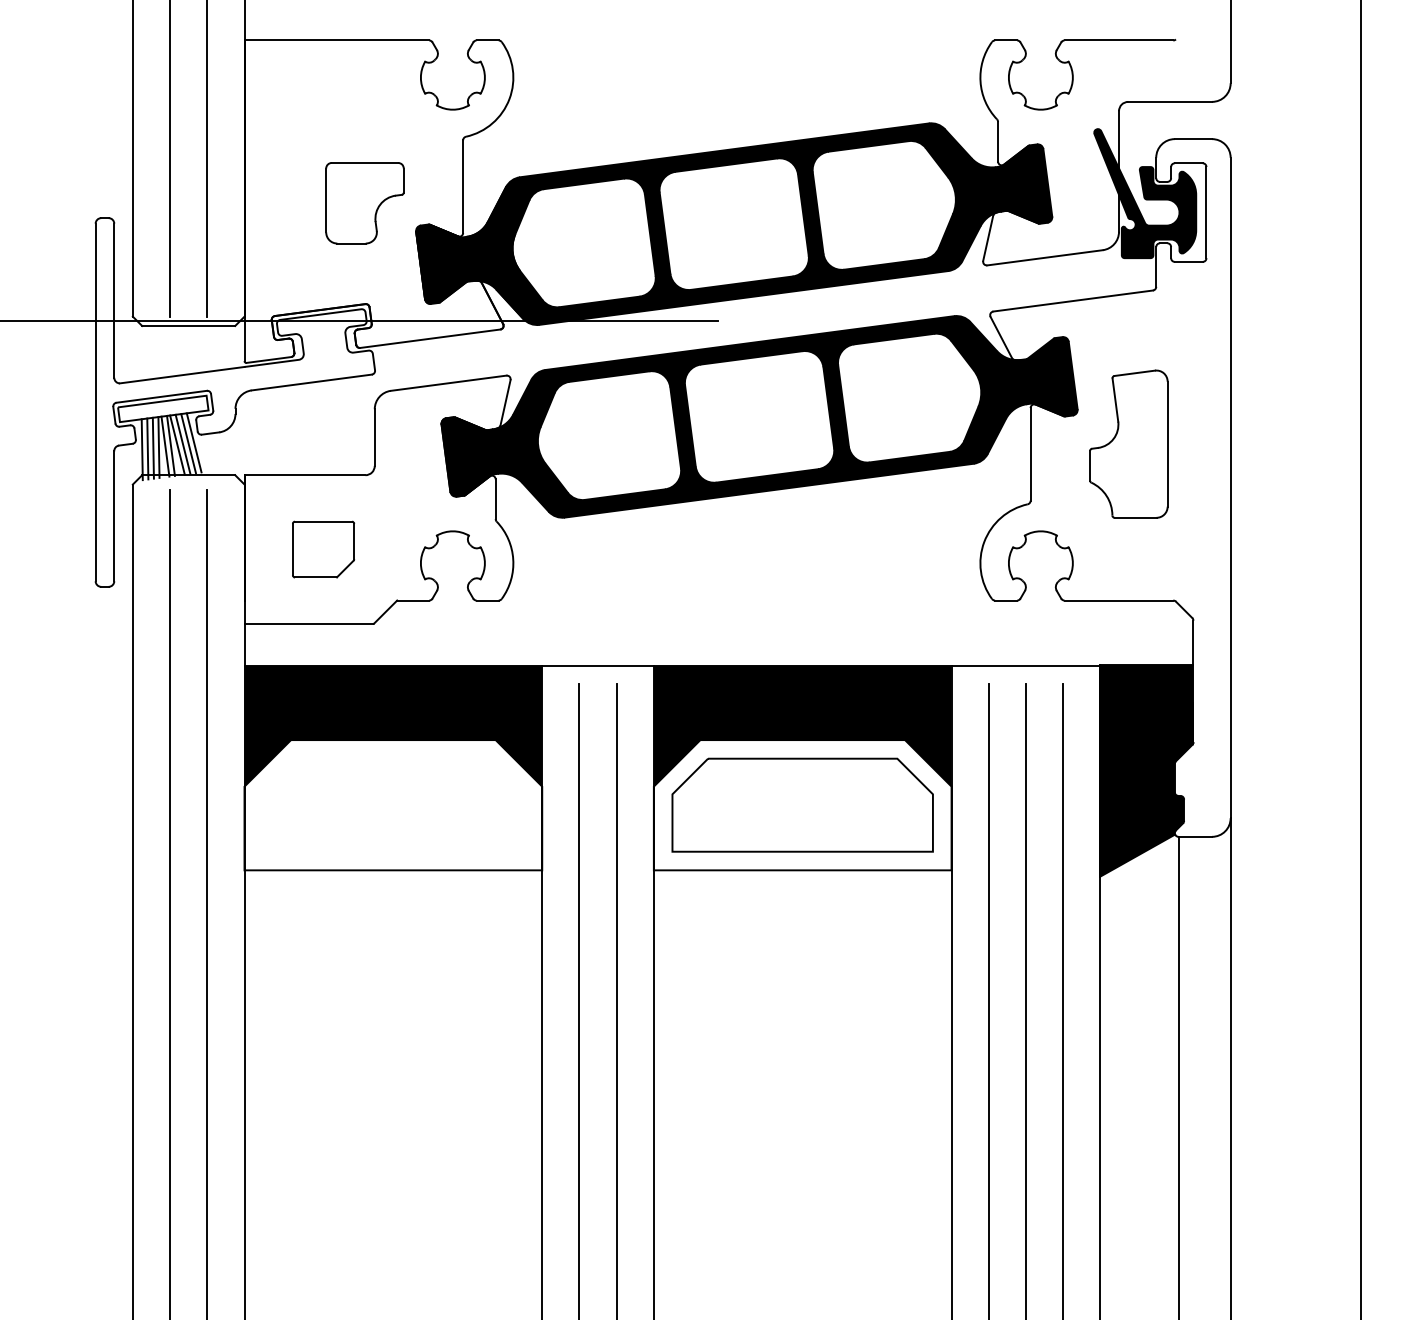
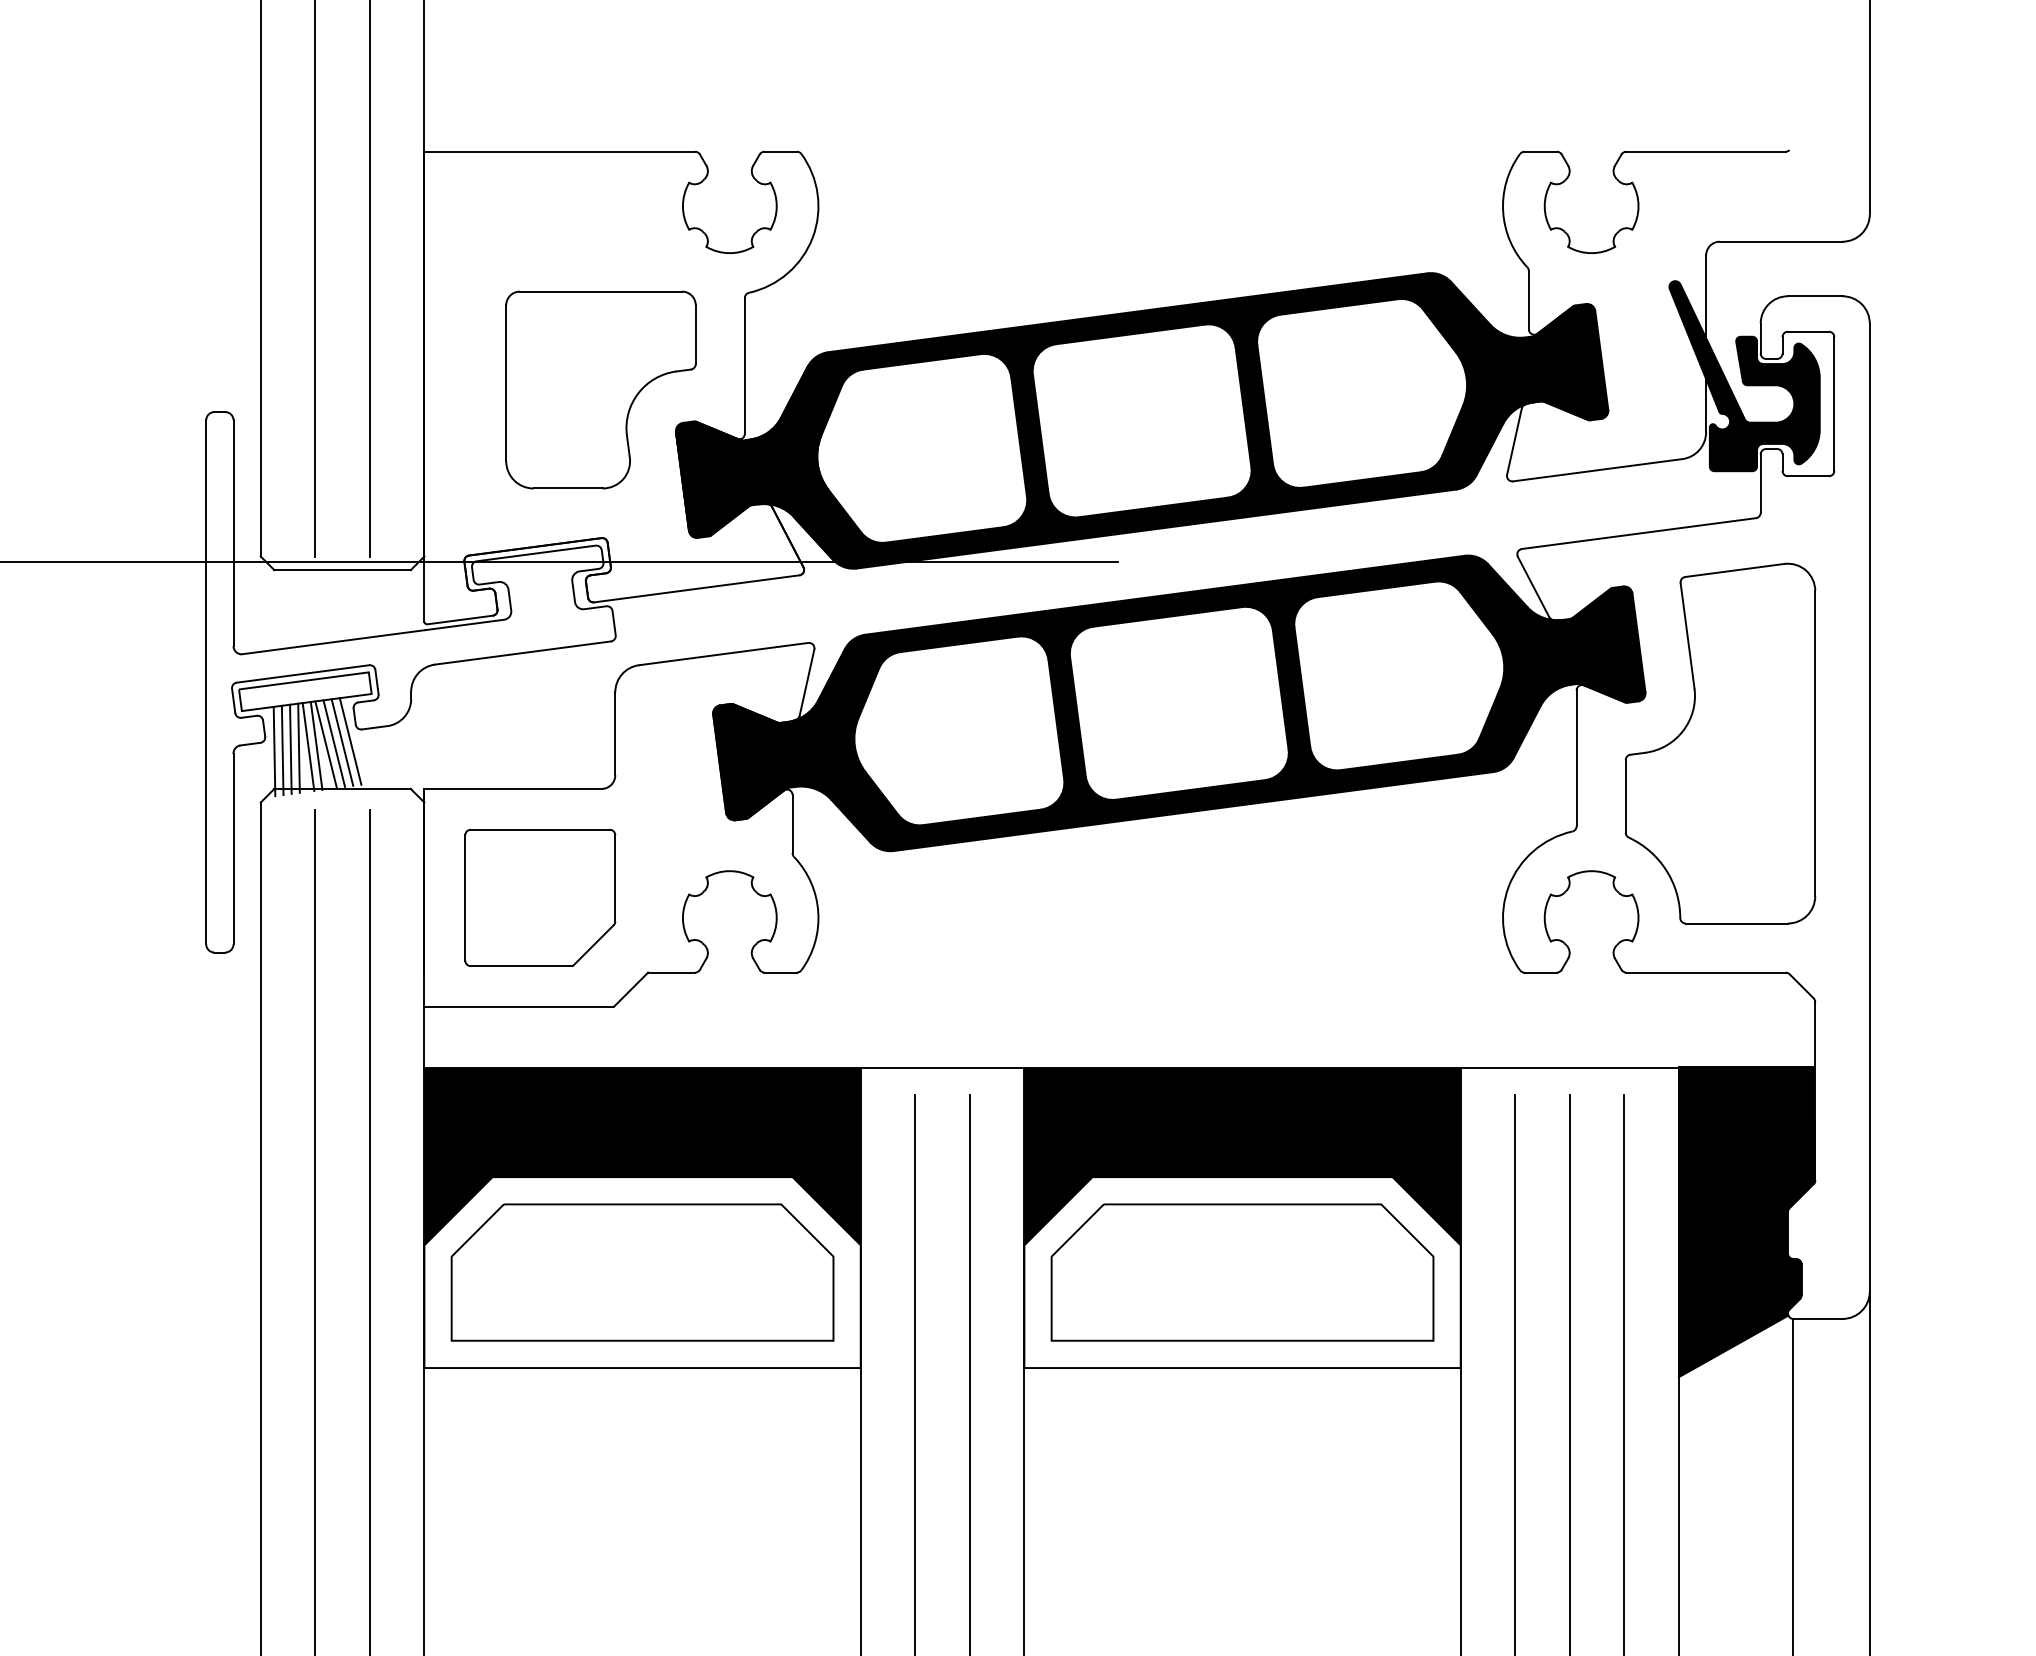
part: (364, 203) -> (600, 390), size x1.67
part: (1128, 443) -> (1720, 742), size x1.67
part: (323, 549) -> (540, 897), size x1.67
part: (393, 804) -> (642, 1271), added

